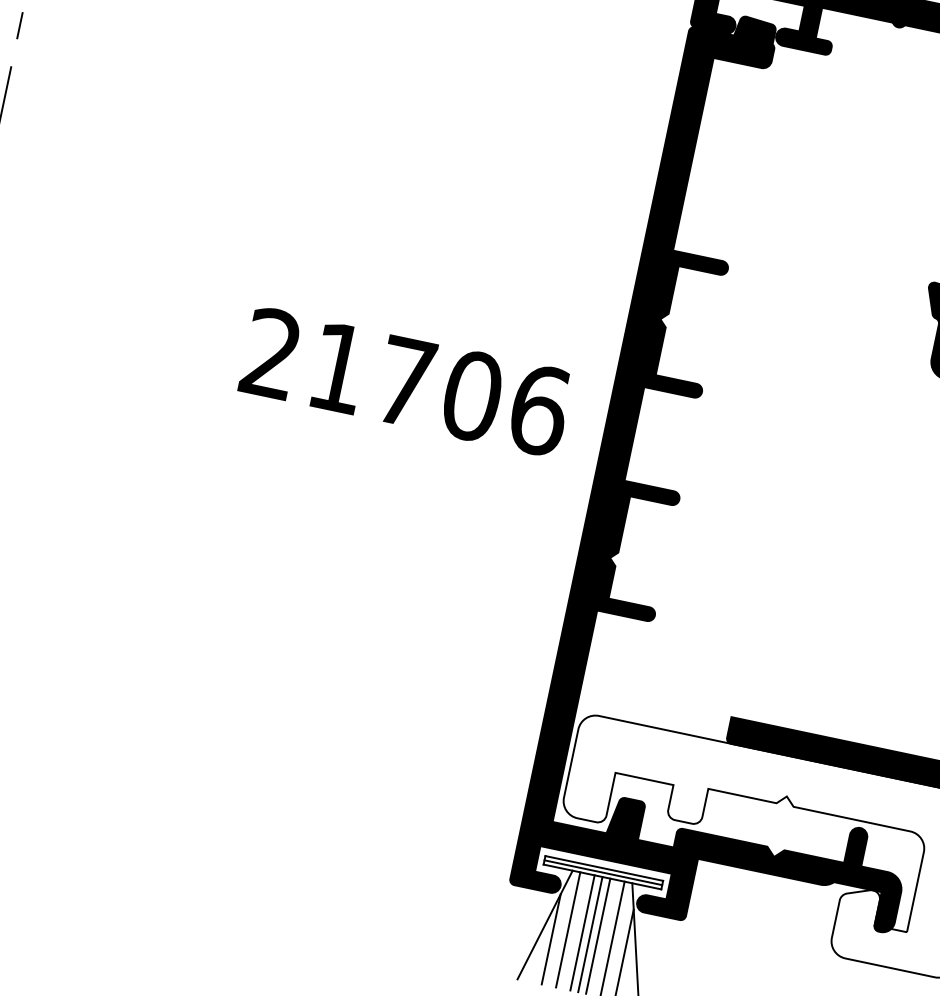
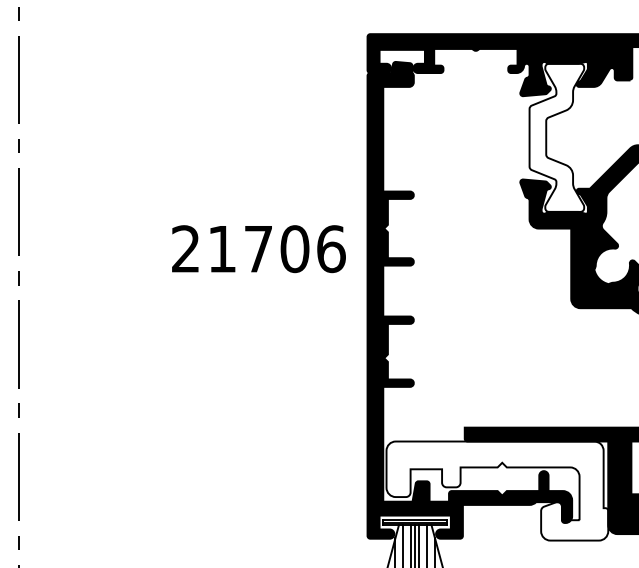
text: (405, 382) -> (258, 249), moved

